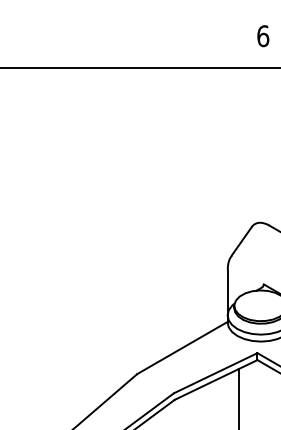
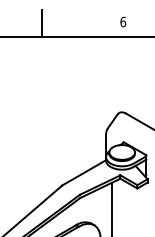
line: (96, 39) -> (42, 23), added

